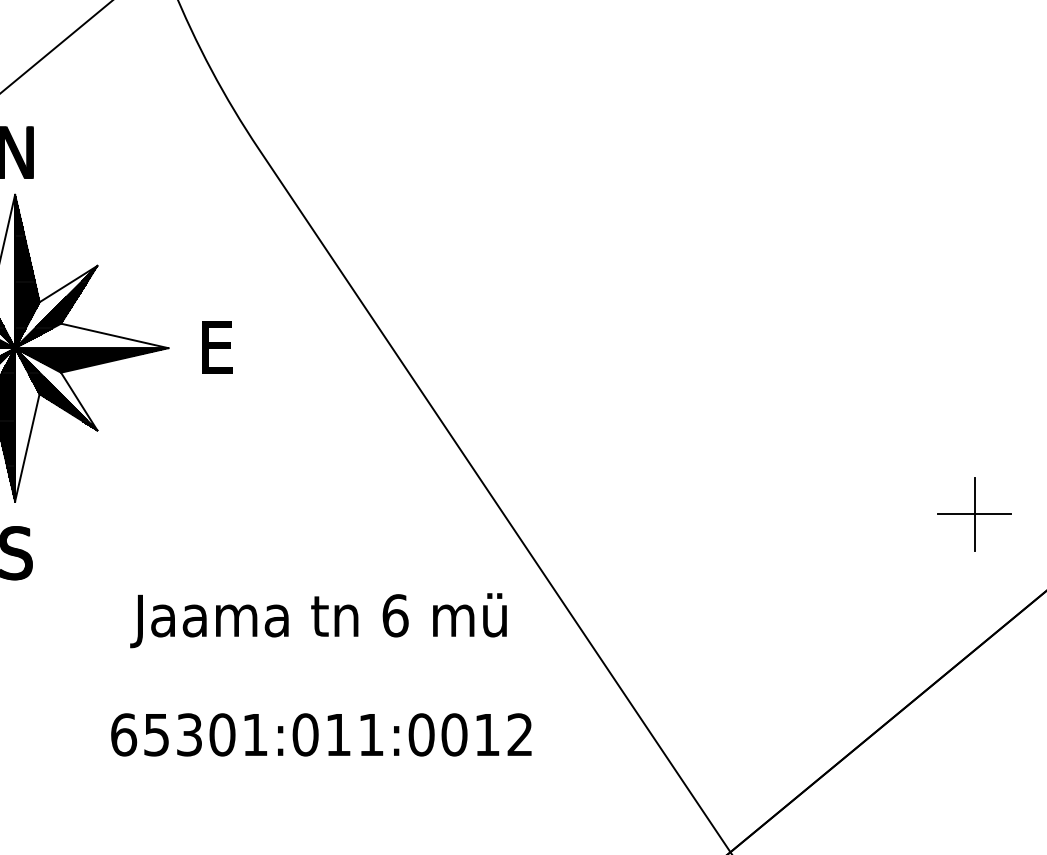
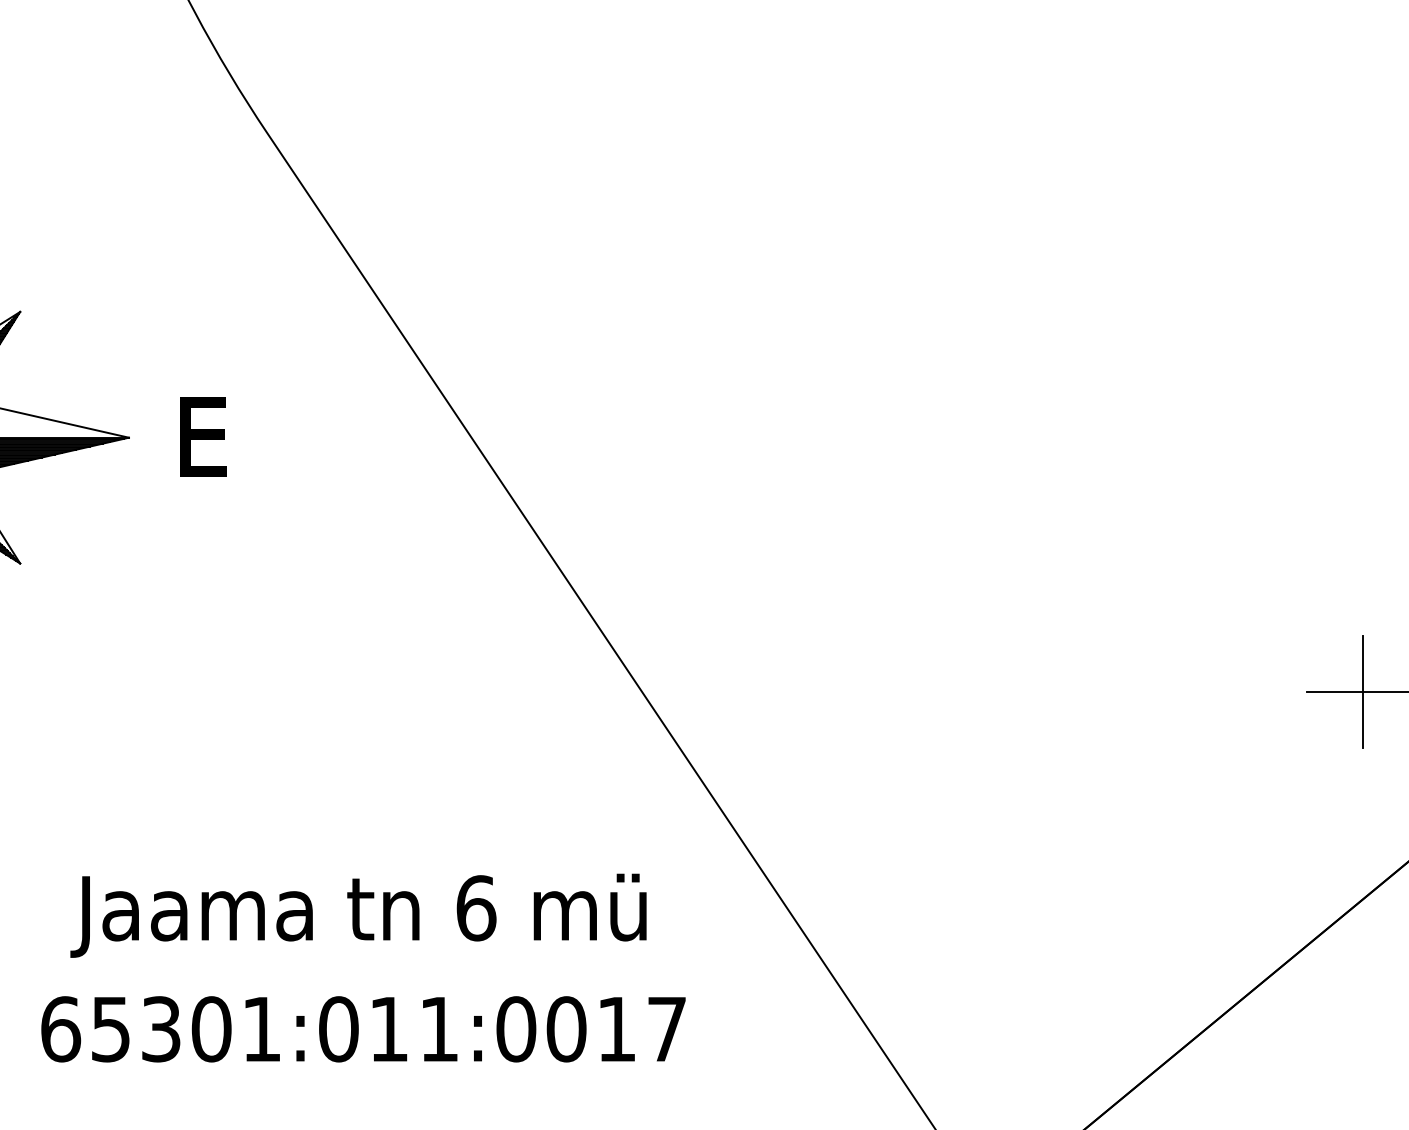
text: (318, 620) -> (358, 915), moved
text: (519, 734) -> (666, 1028), 65301:011:0012 -> 65301:011:0017

